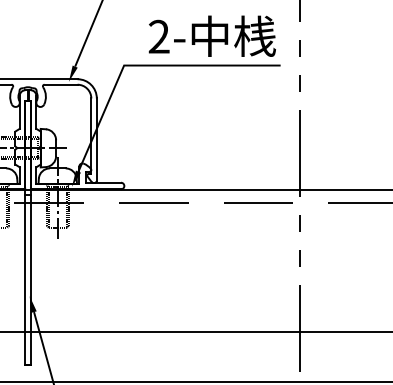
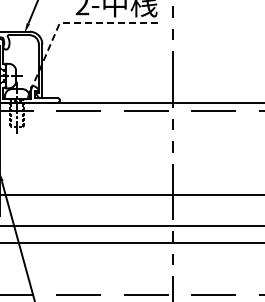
line: (143, 64) -> (72, 22), solid -> dashed

